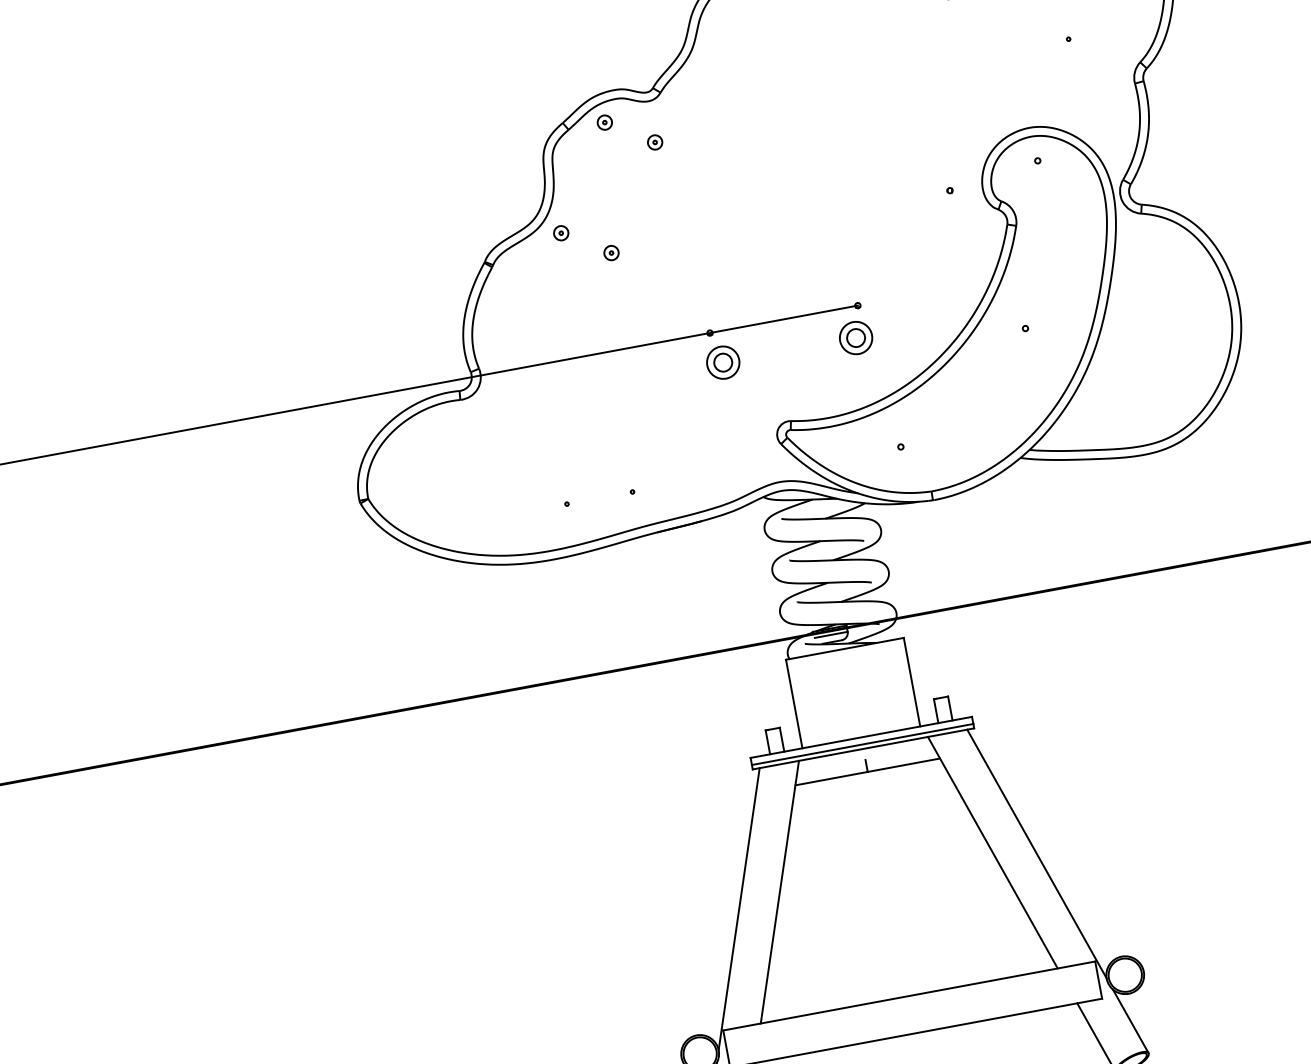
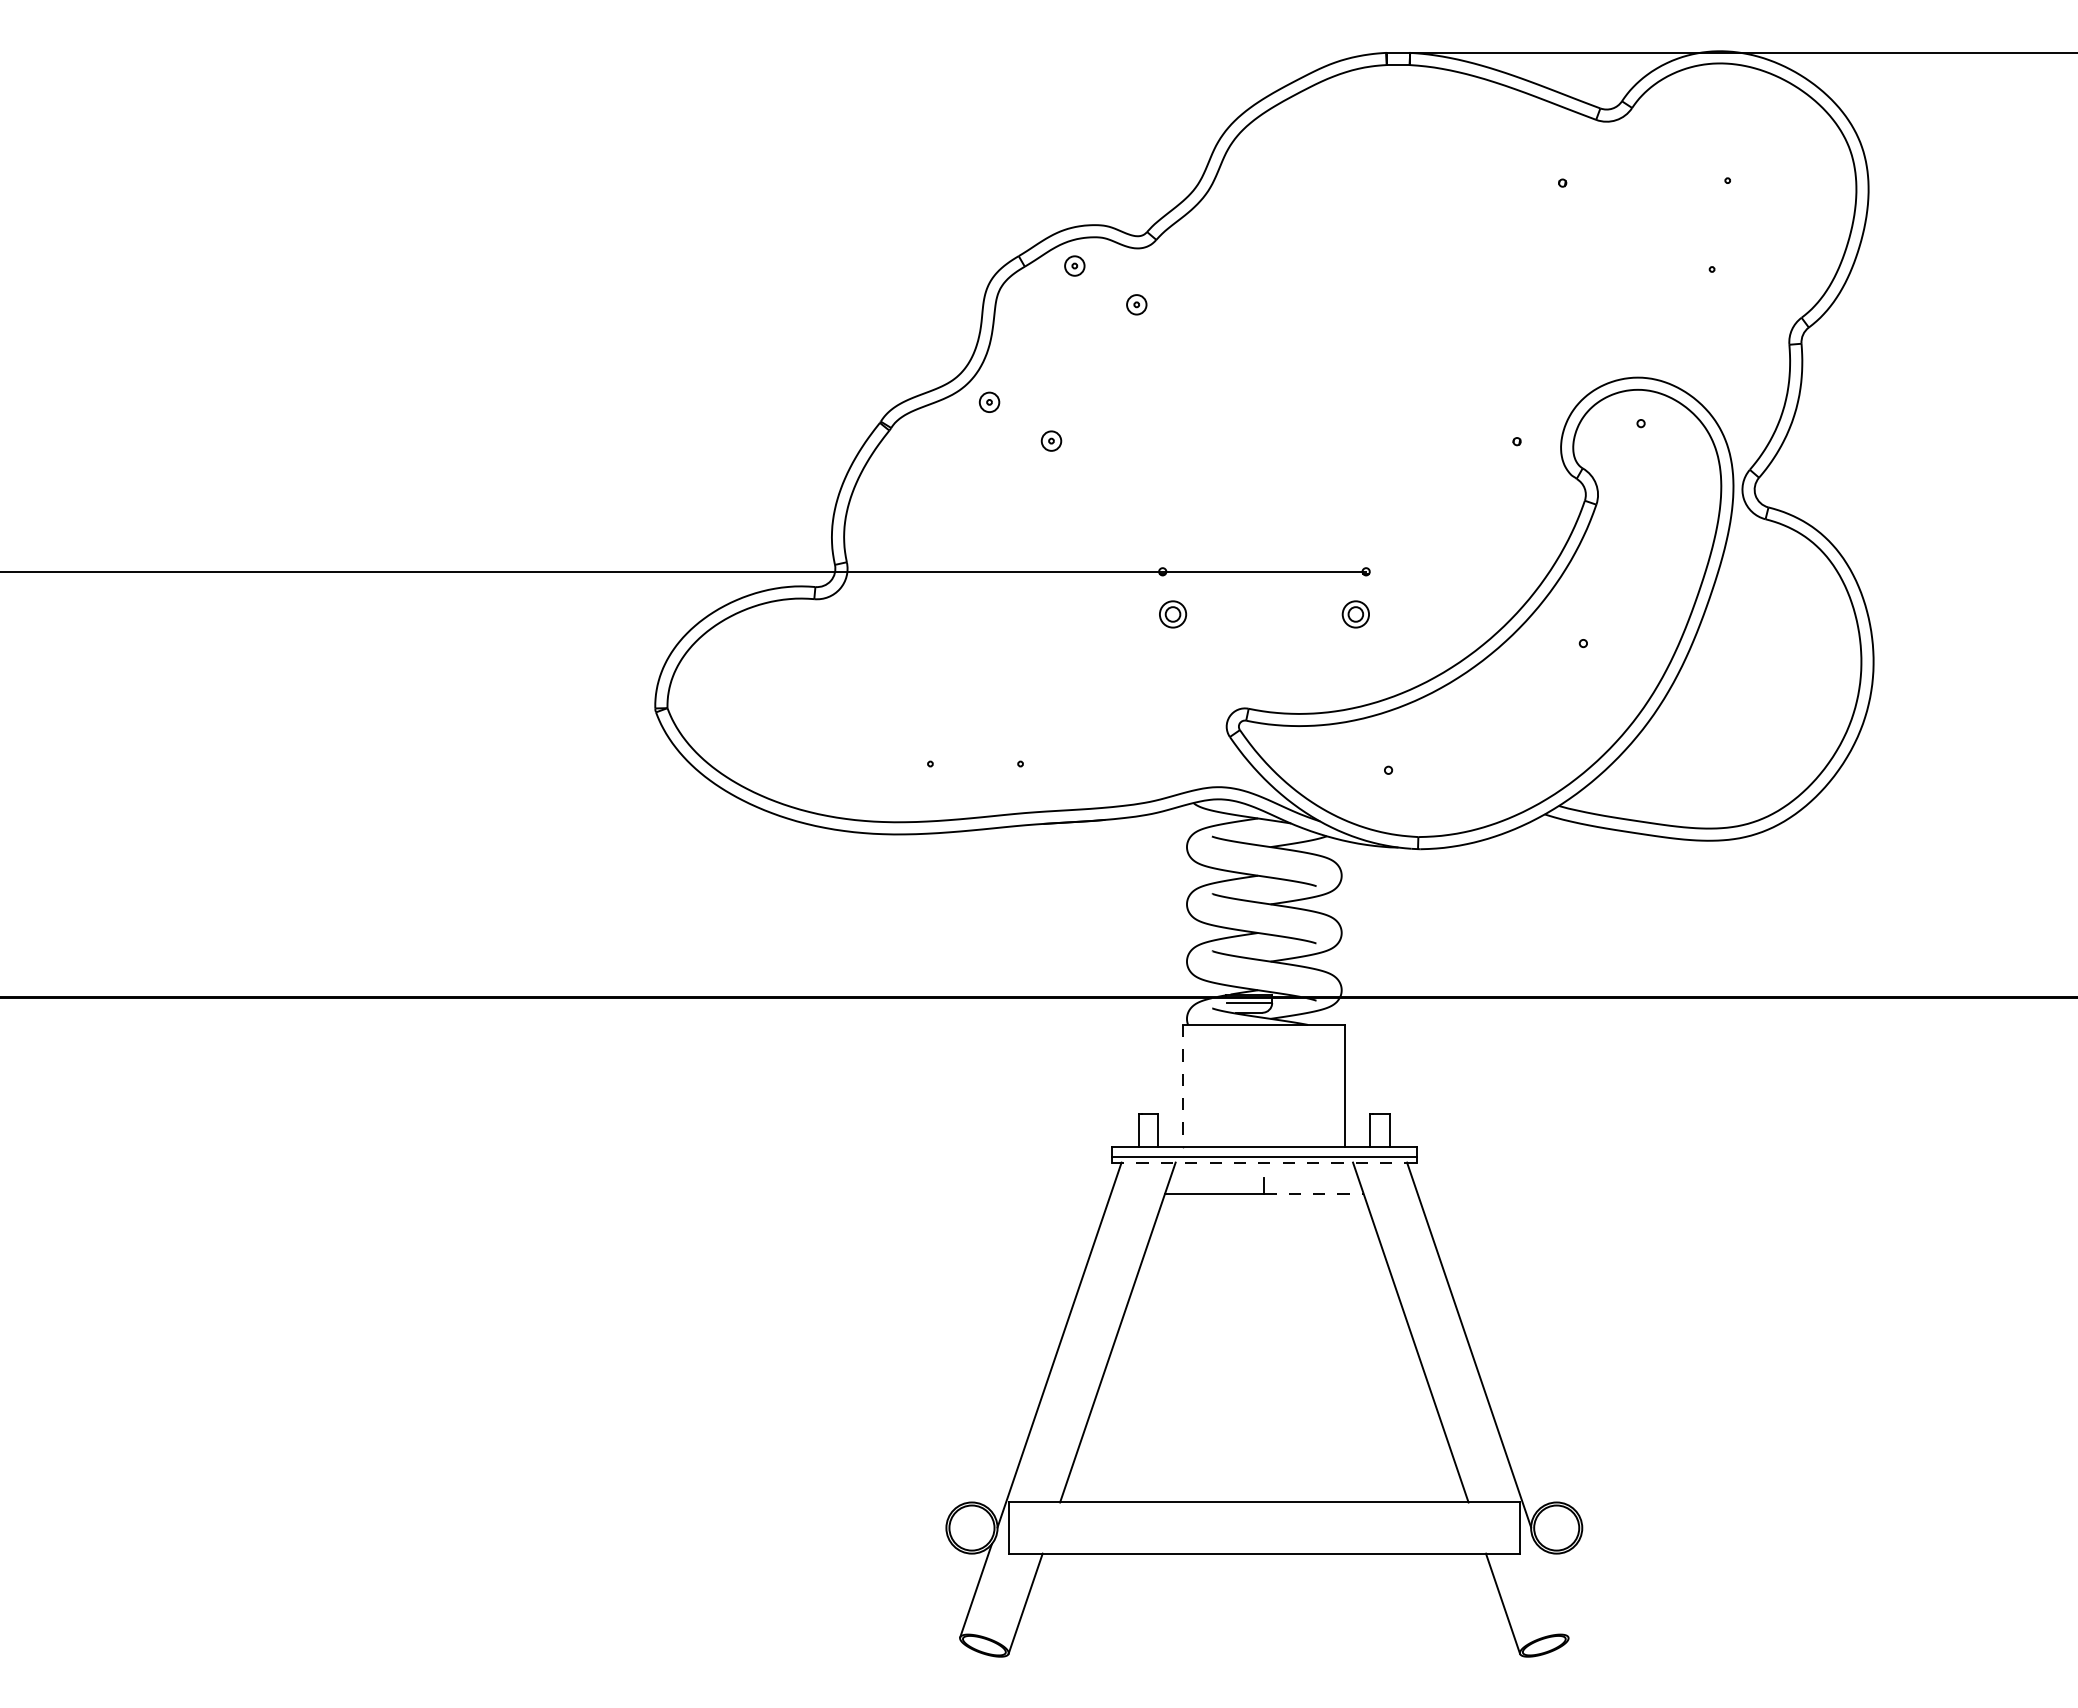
part: (855, 338) -> (1355, 614), size x0.6
part: (722, 362) -> (1172, 614), size x0.6
line: (794, 703) -> (1183, 1085), solid -> dashed
line: (863, 748) -> (1264, 1162), solid -> dashed
line: (904, 765) -> (1314, 1194), solid -> dashed
line: (1130, 1021) -> (1552, 1590), removed

